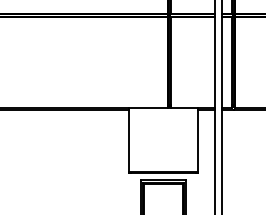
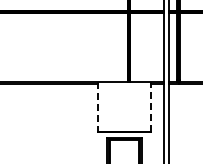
line: (129, 140) -> (98, 107), solid -> dashed
line: (198, 140) -> (151, 107), solid -> dashed

